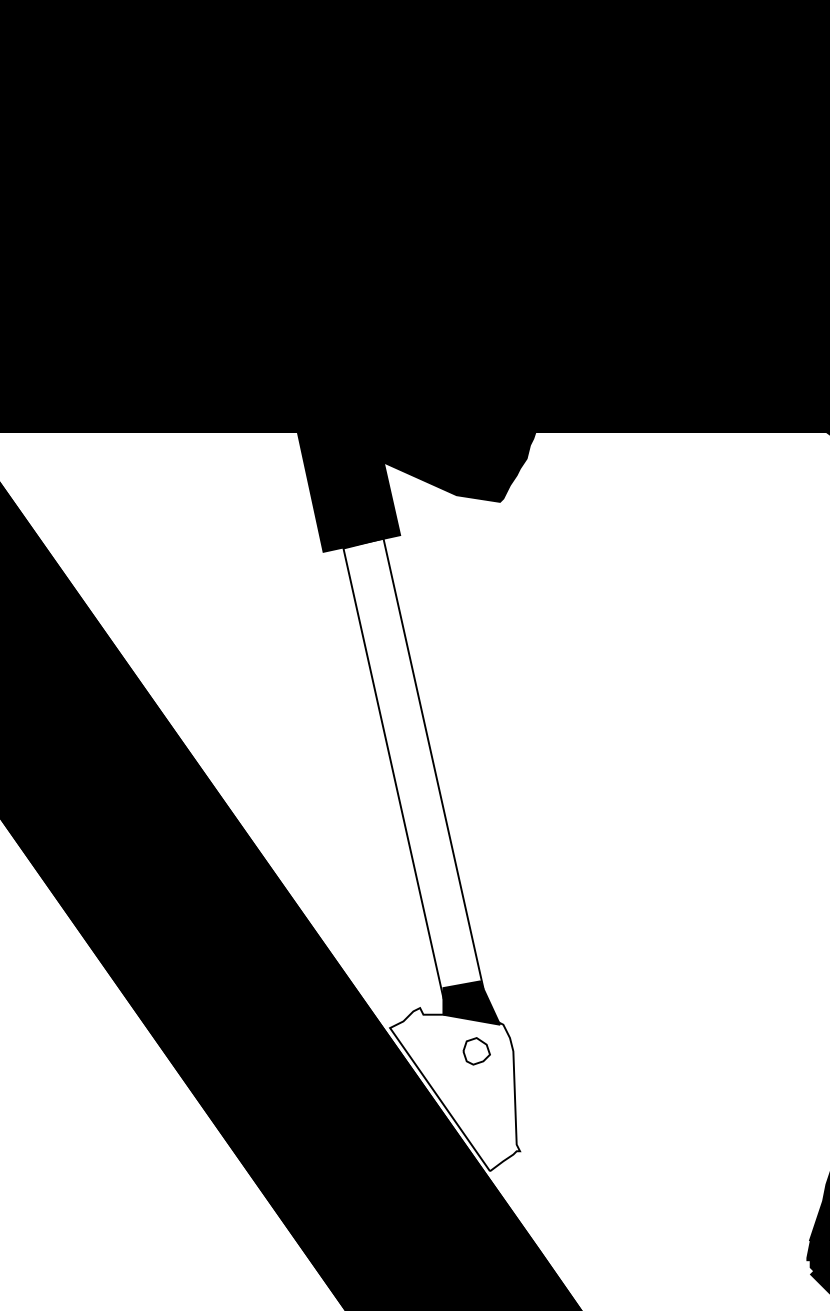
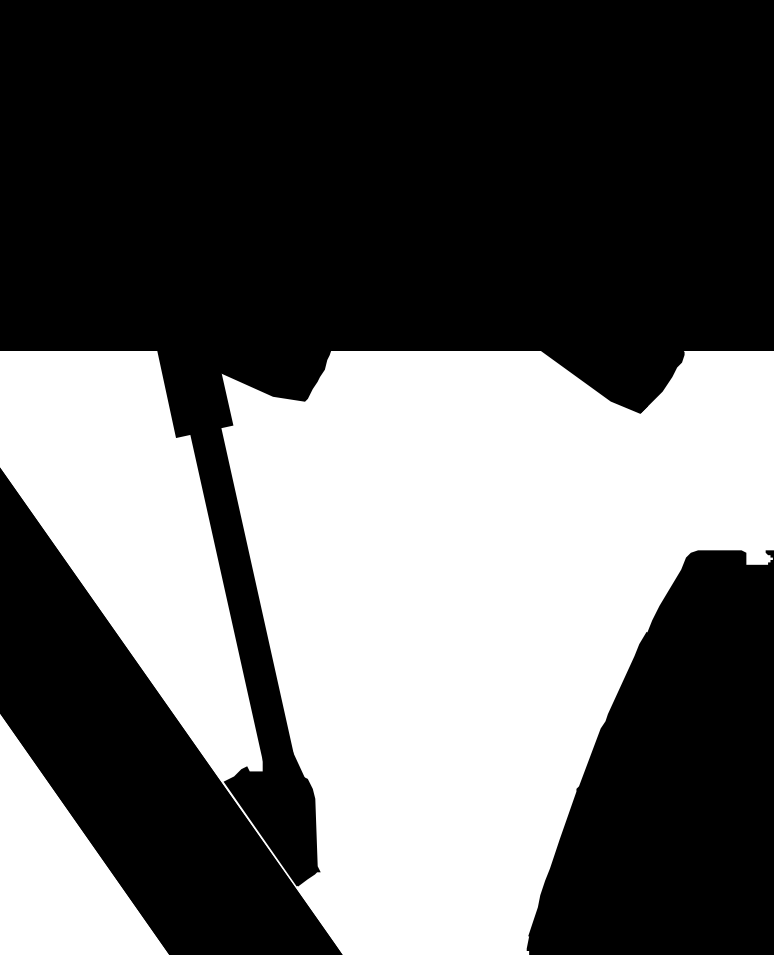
fill: (412, 767) -> (241, 593), added
fill: (455, 1089) -> (272, 826), added

